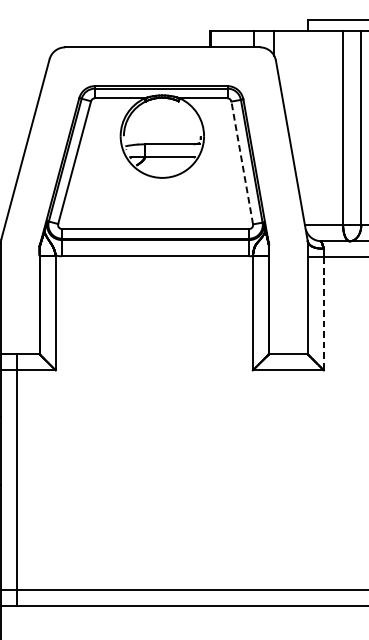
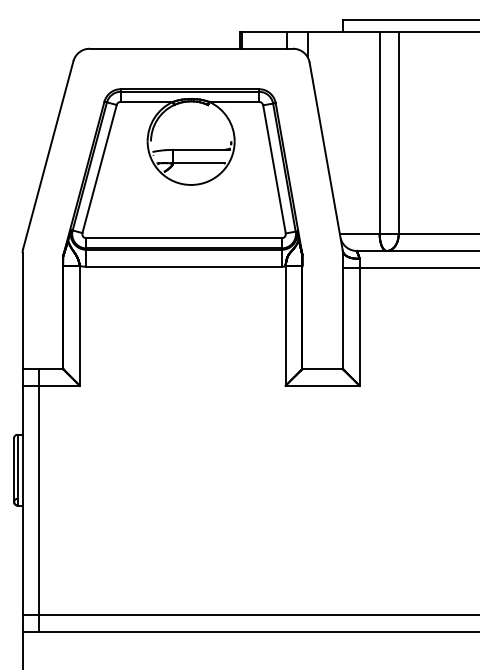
line: (242, 162) -> (274, 168), dashed -> solid
line: (323, 313) -> (359, 326), dashed -> solid

